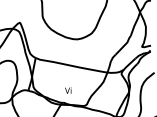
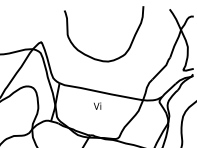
text: (68, 90) -> (97, 105), moved

